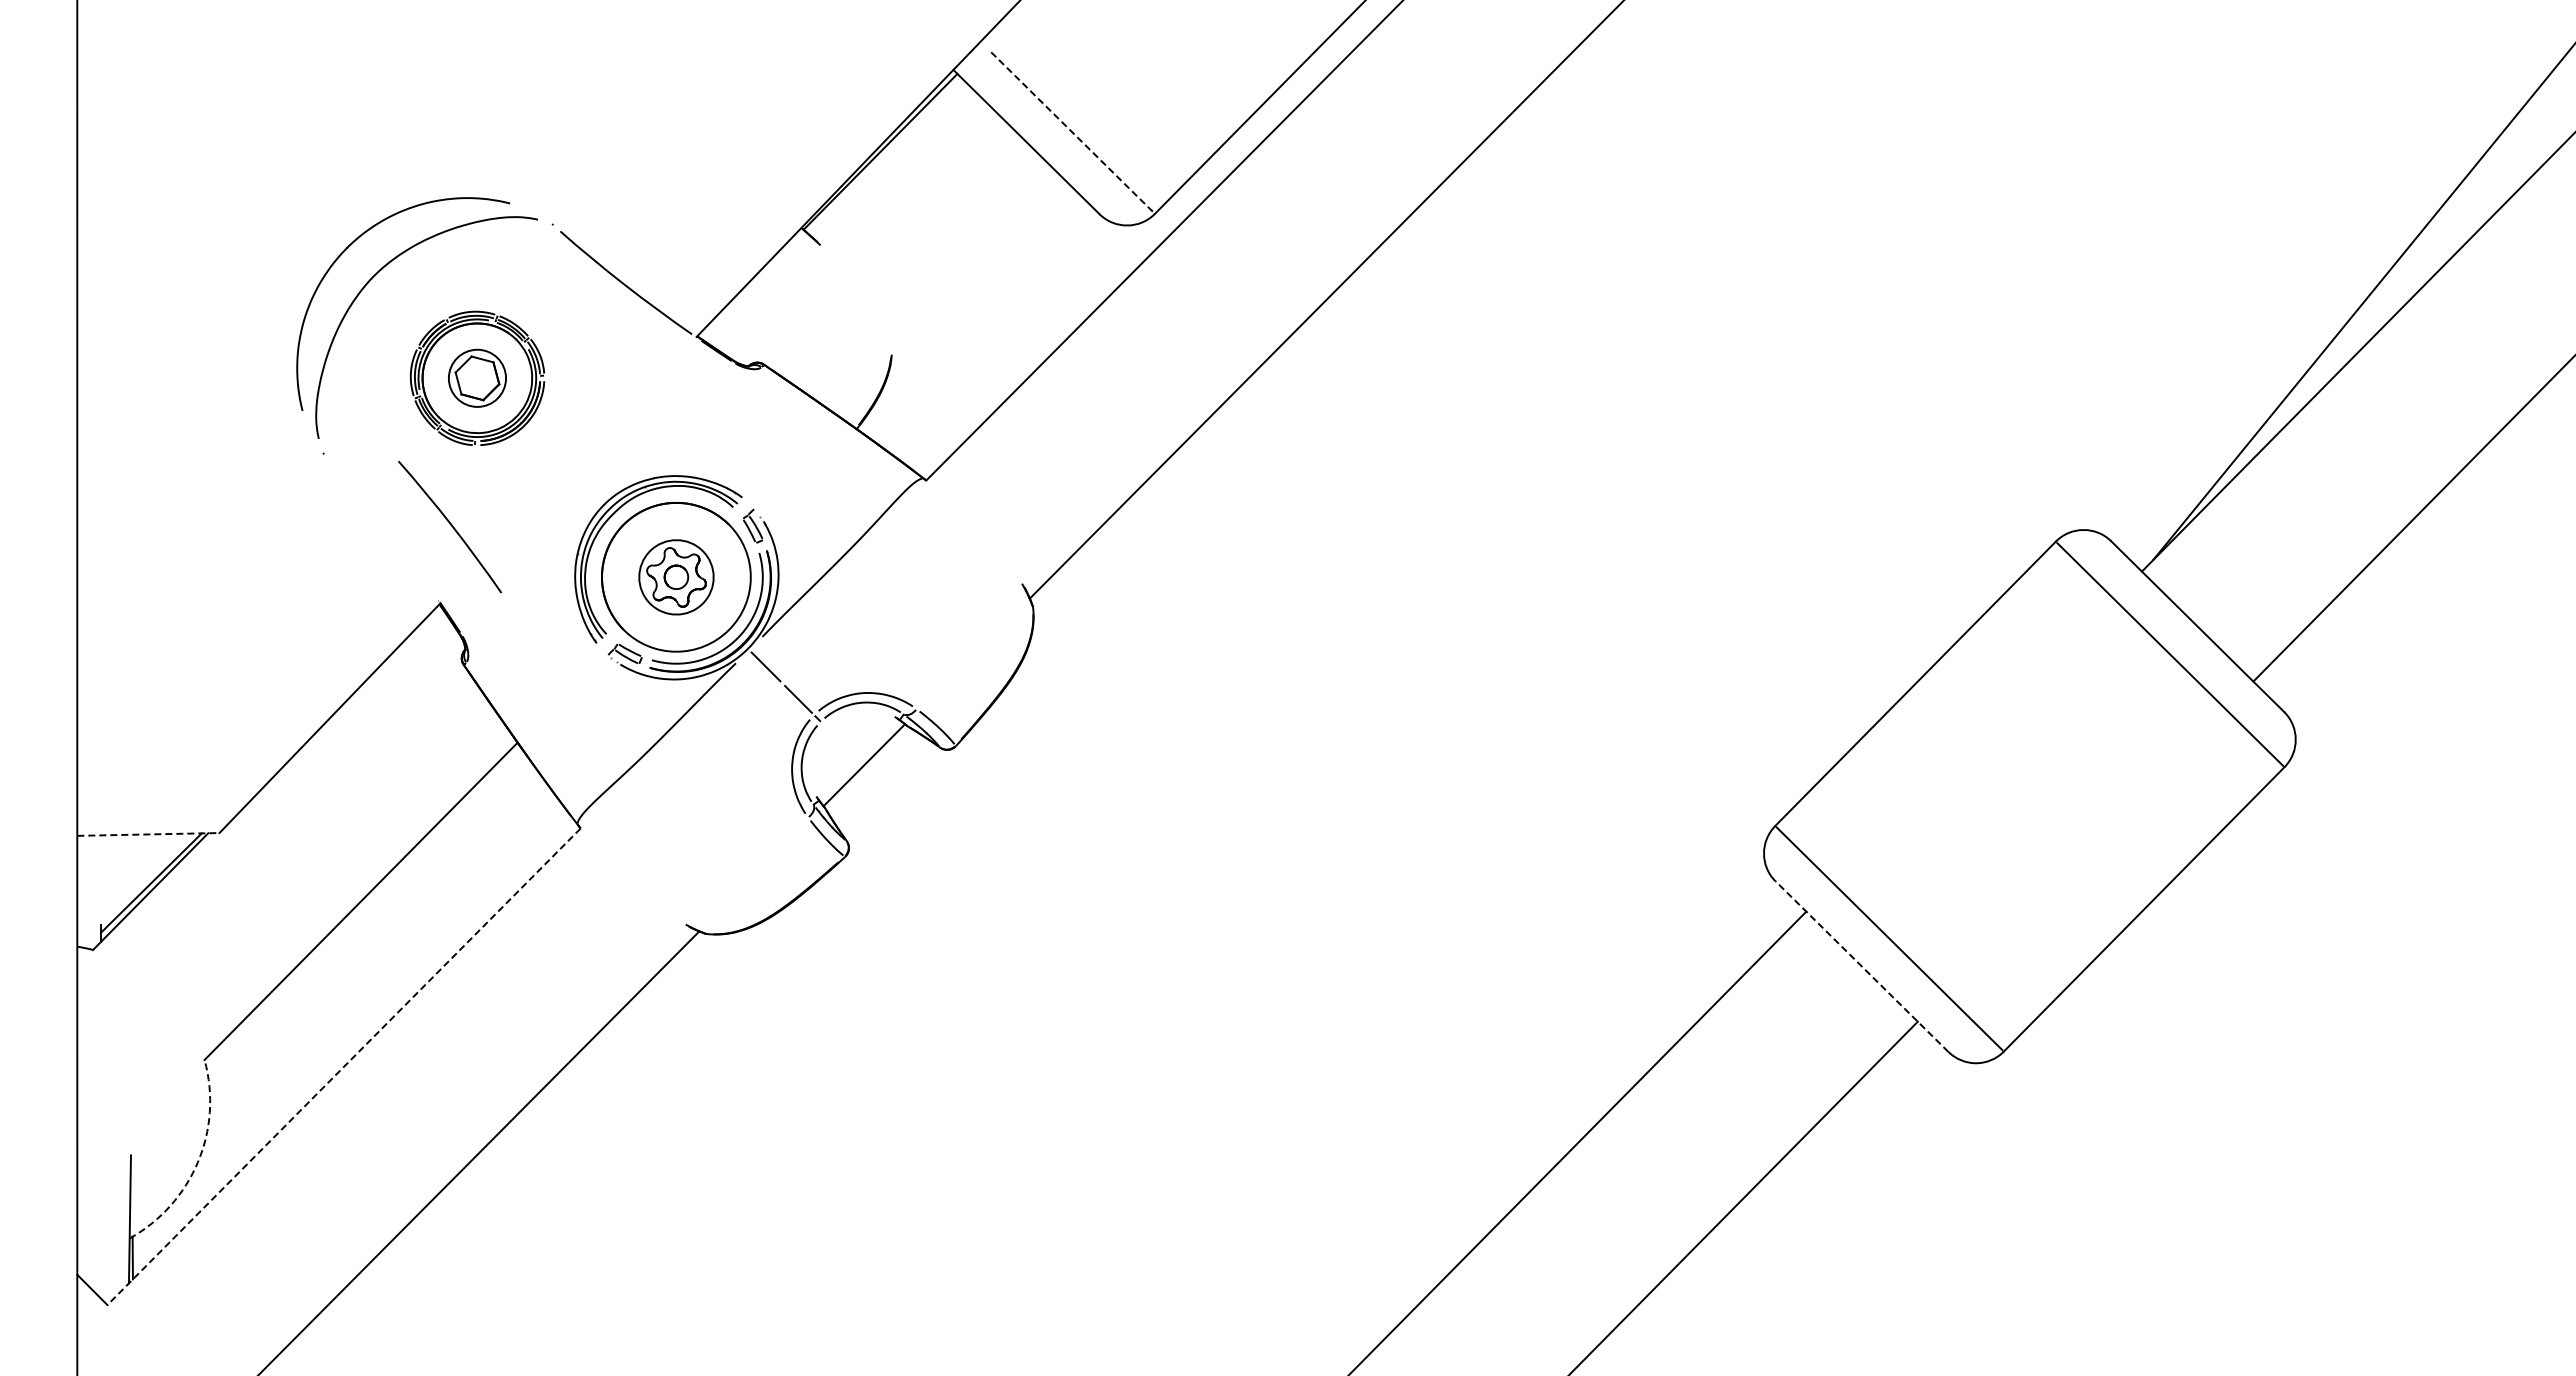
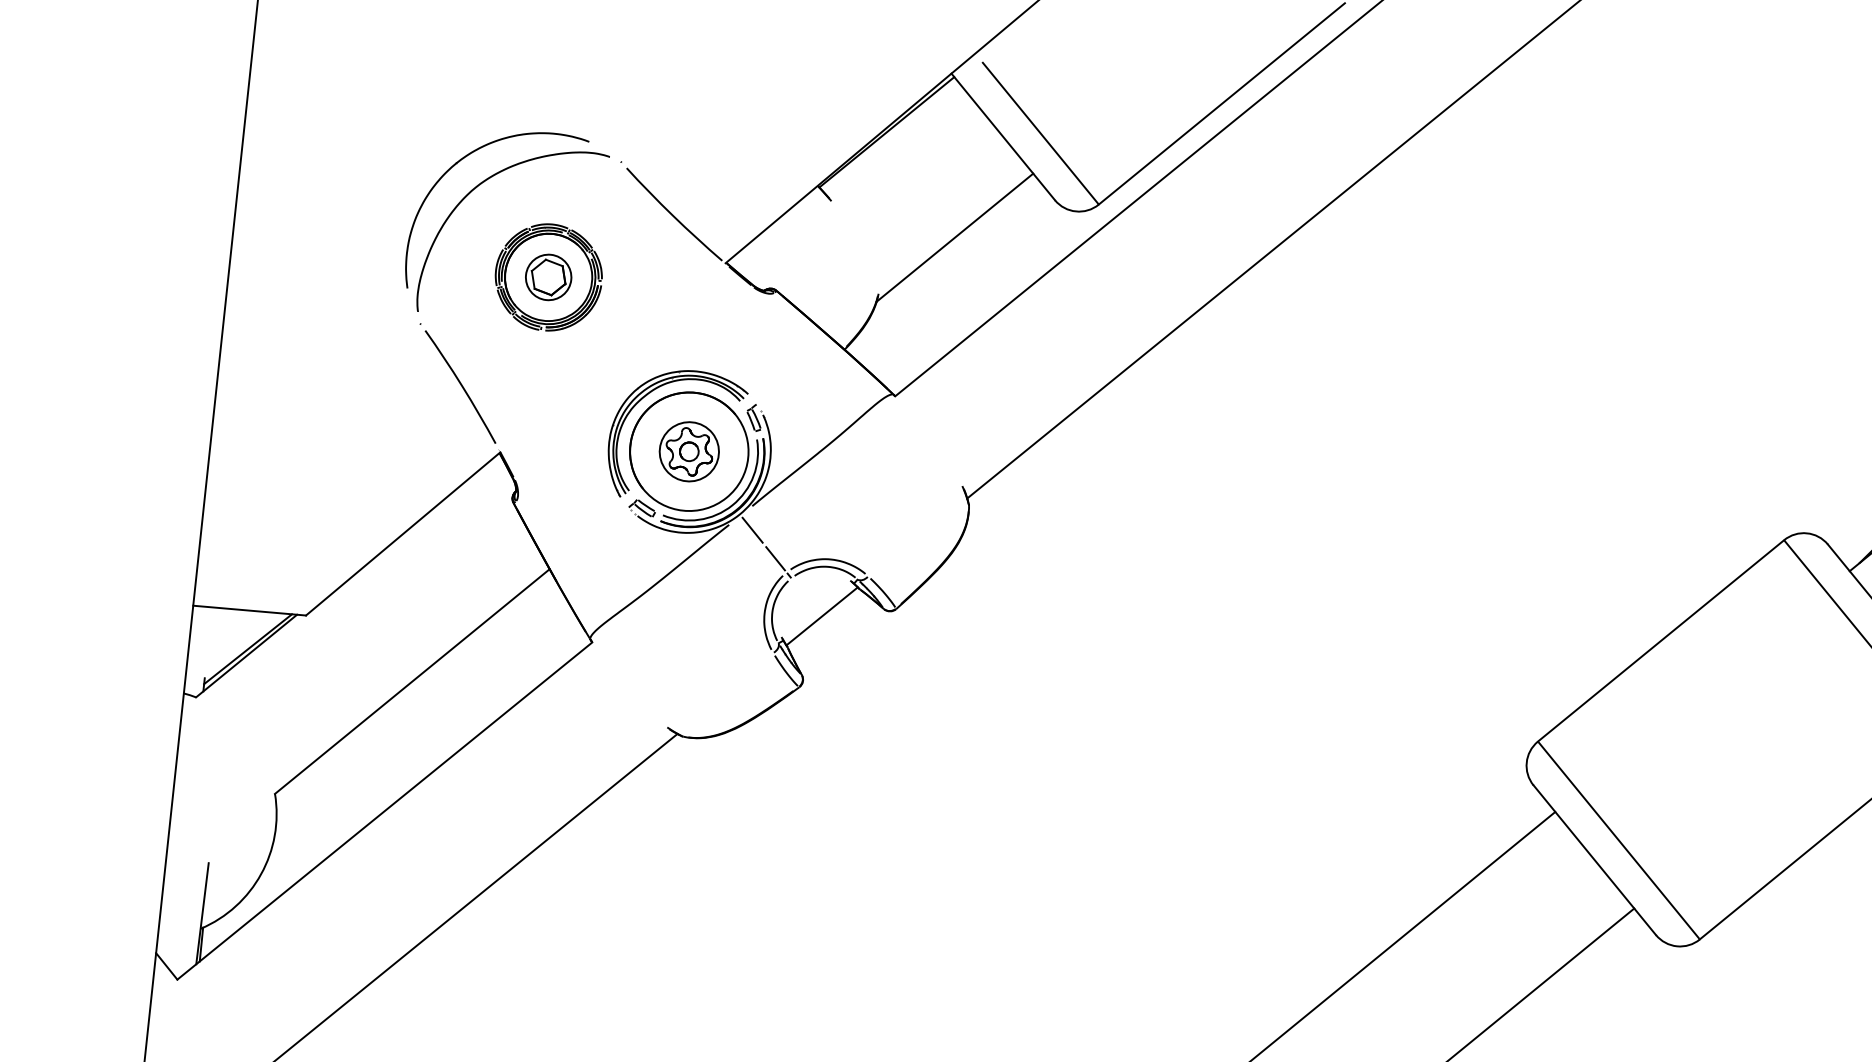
line: (1072, 132) -> (1040, 133), dashed -> solid
line: (979, 274) -> (954, 237), added
curve: (450, 525) -> (461, 385), moved
line: (148, 834) -> (249, 610), dashed -> solid
line: (1861, 966) -> (1594, 860), dashed -> solid
line: (344, 1066) -> (385, 810), dashed -> solid
arc: (197, 1162) -> (260, 874), dashed -> solid

